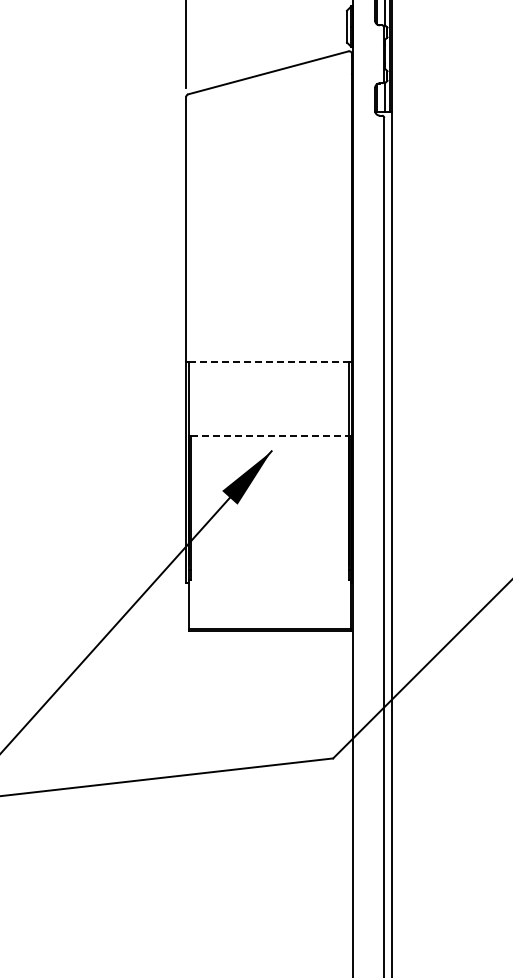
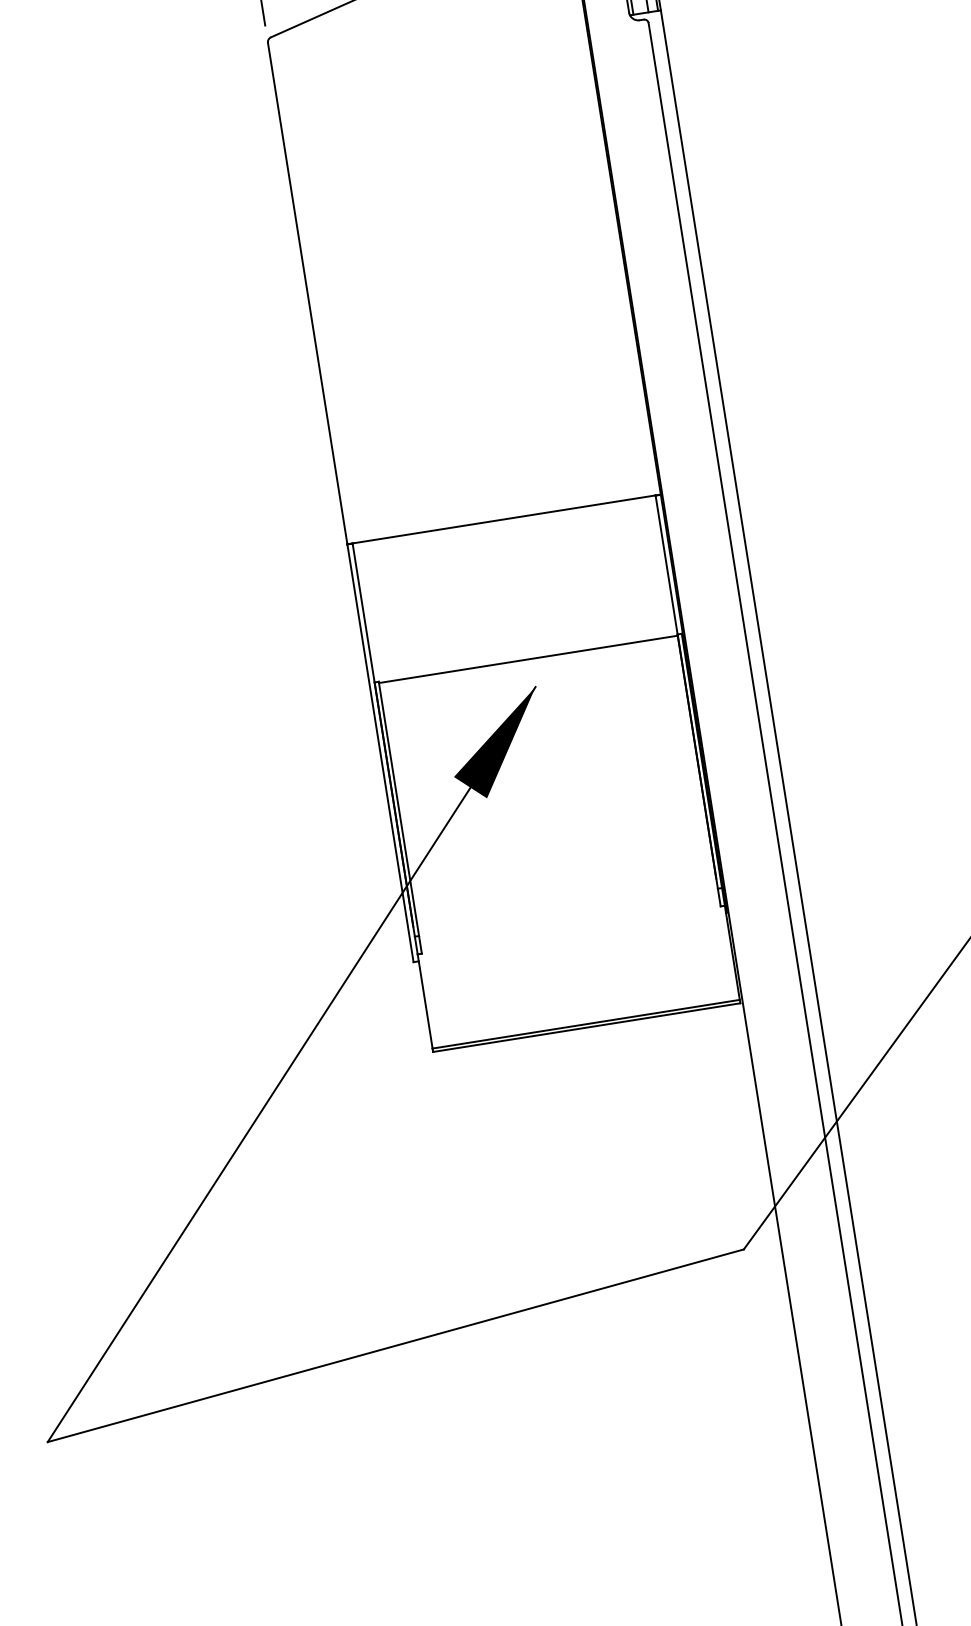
line: (269, 362) -> (504, 519), dashed -> solid
line: (270, 436) -> (528, 659), dashed -> solid

